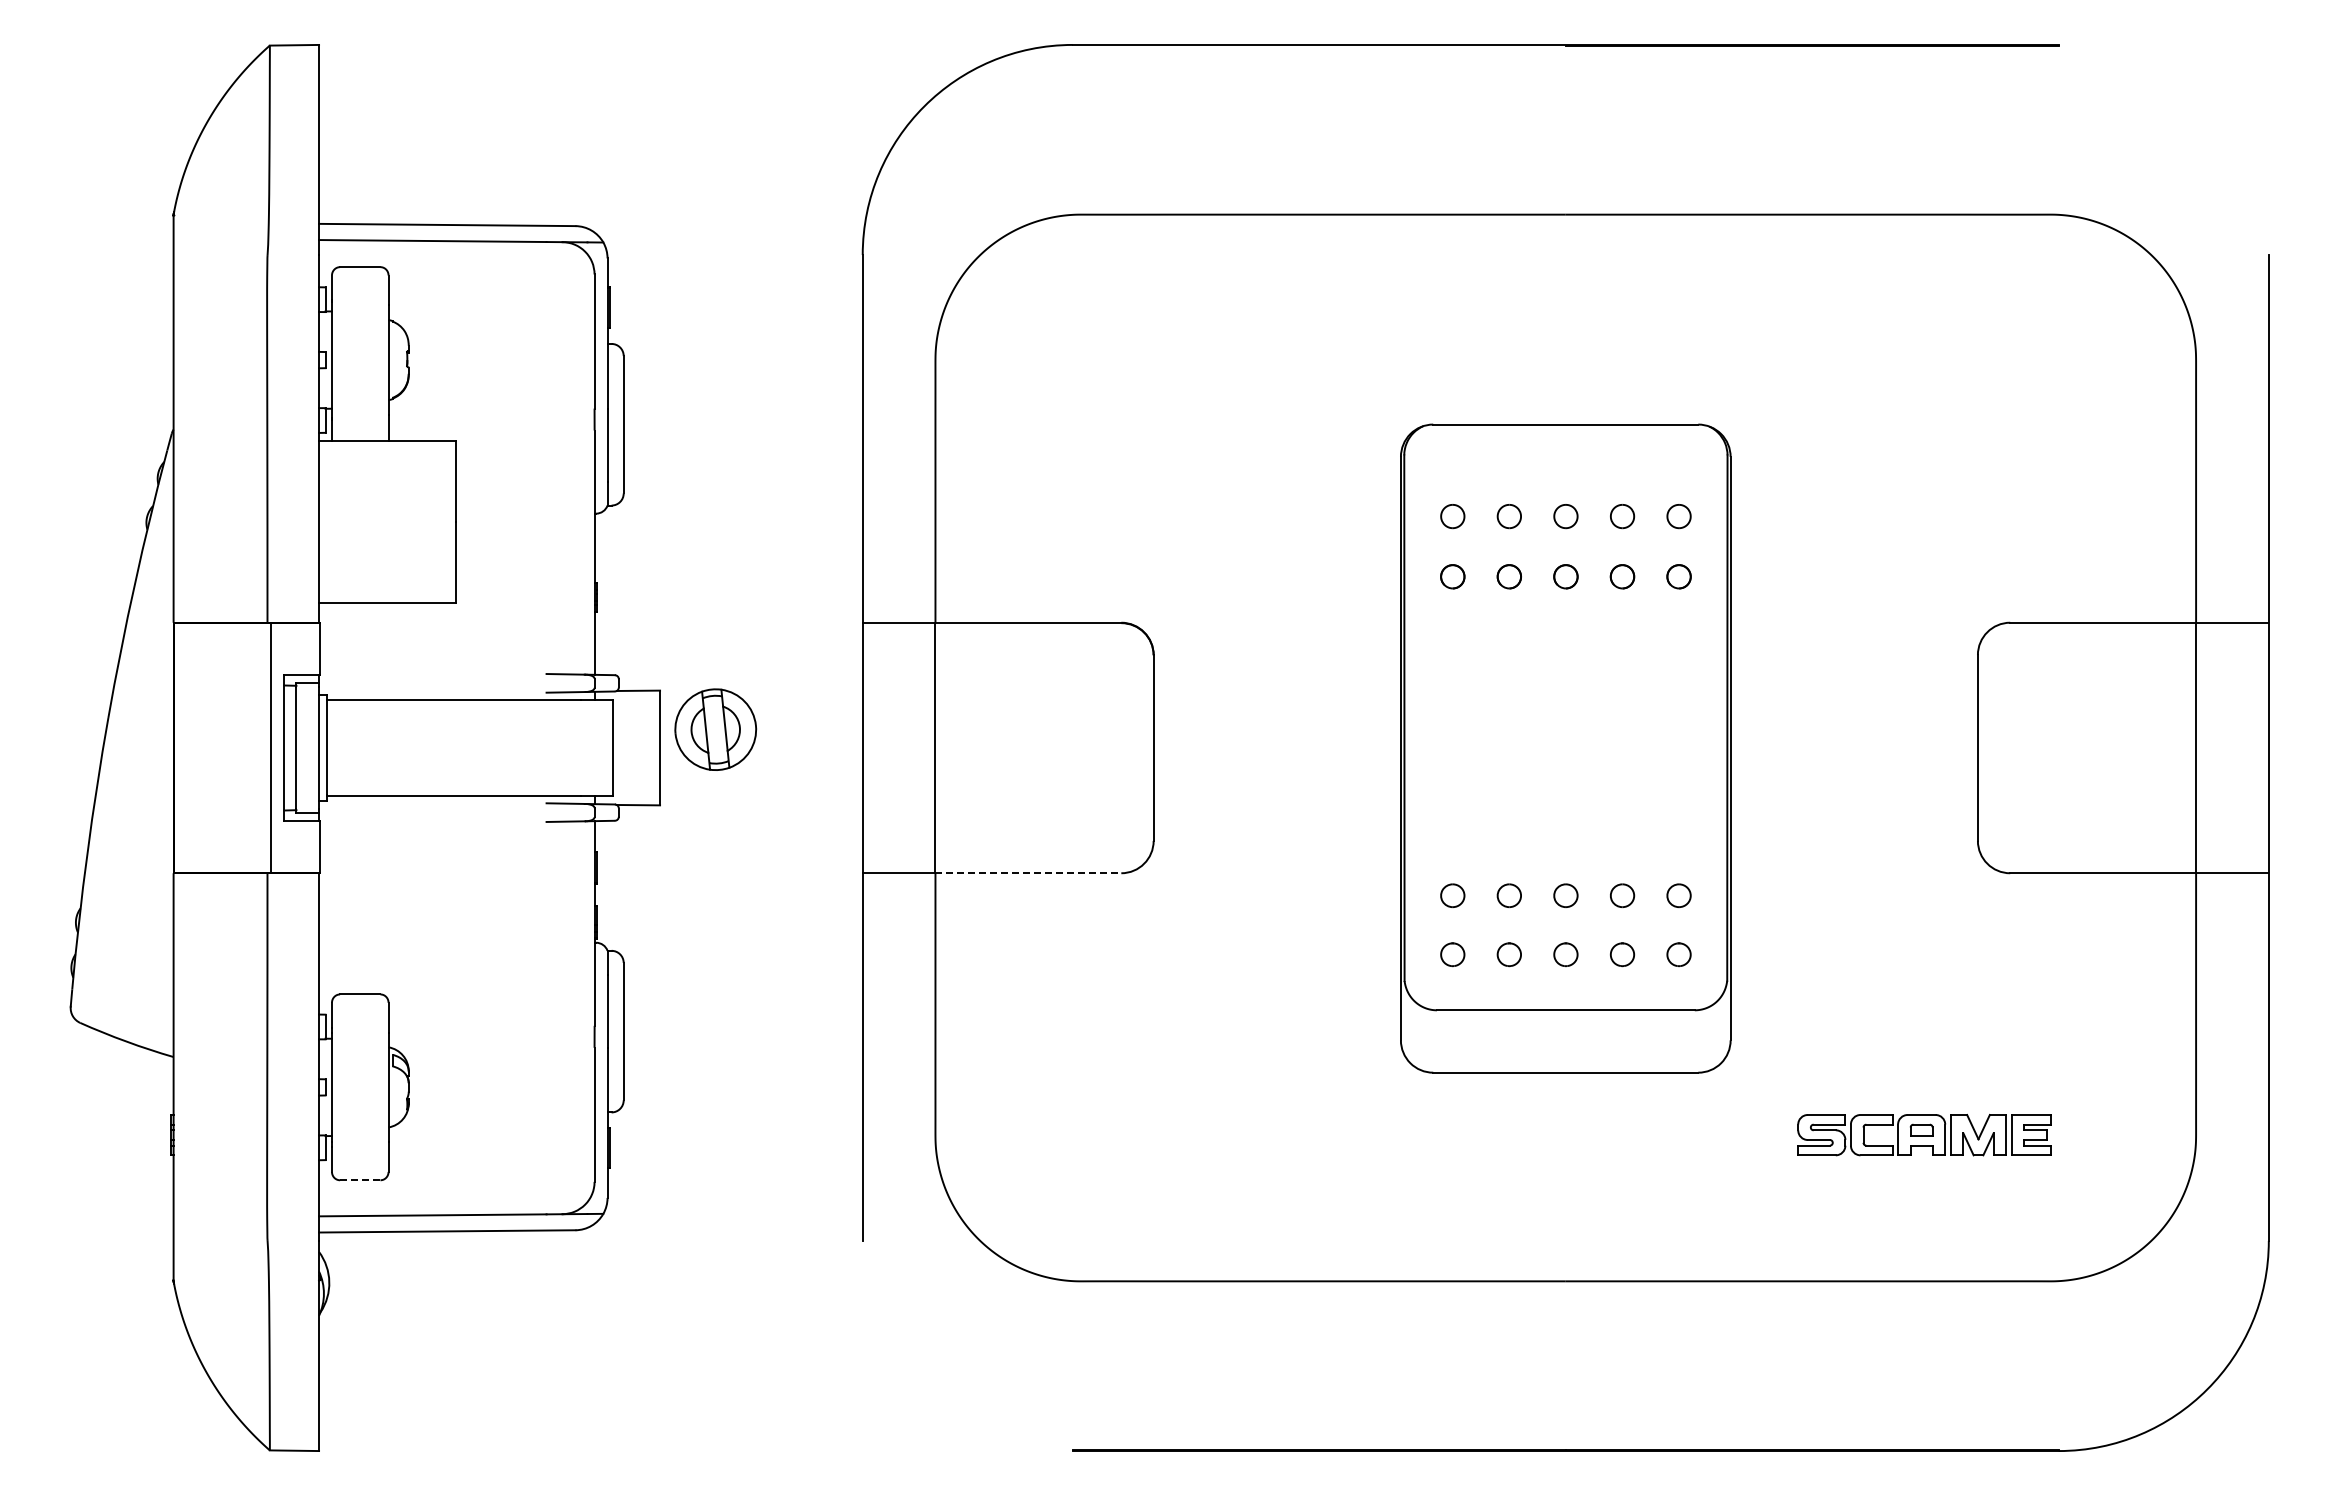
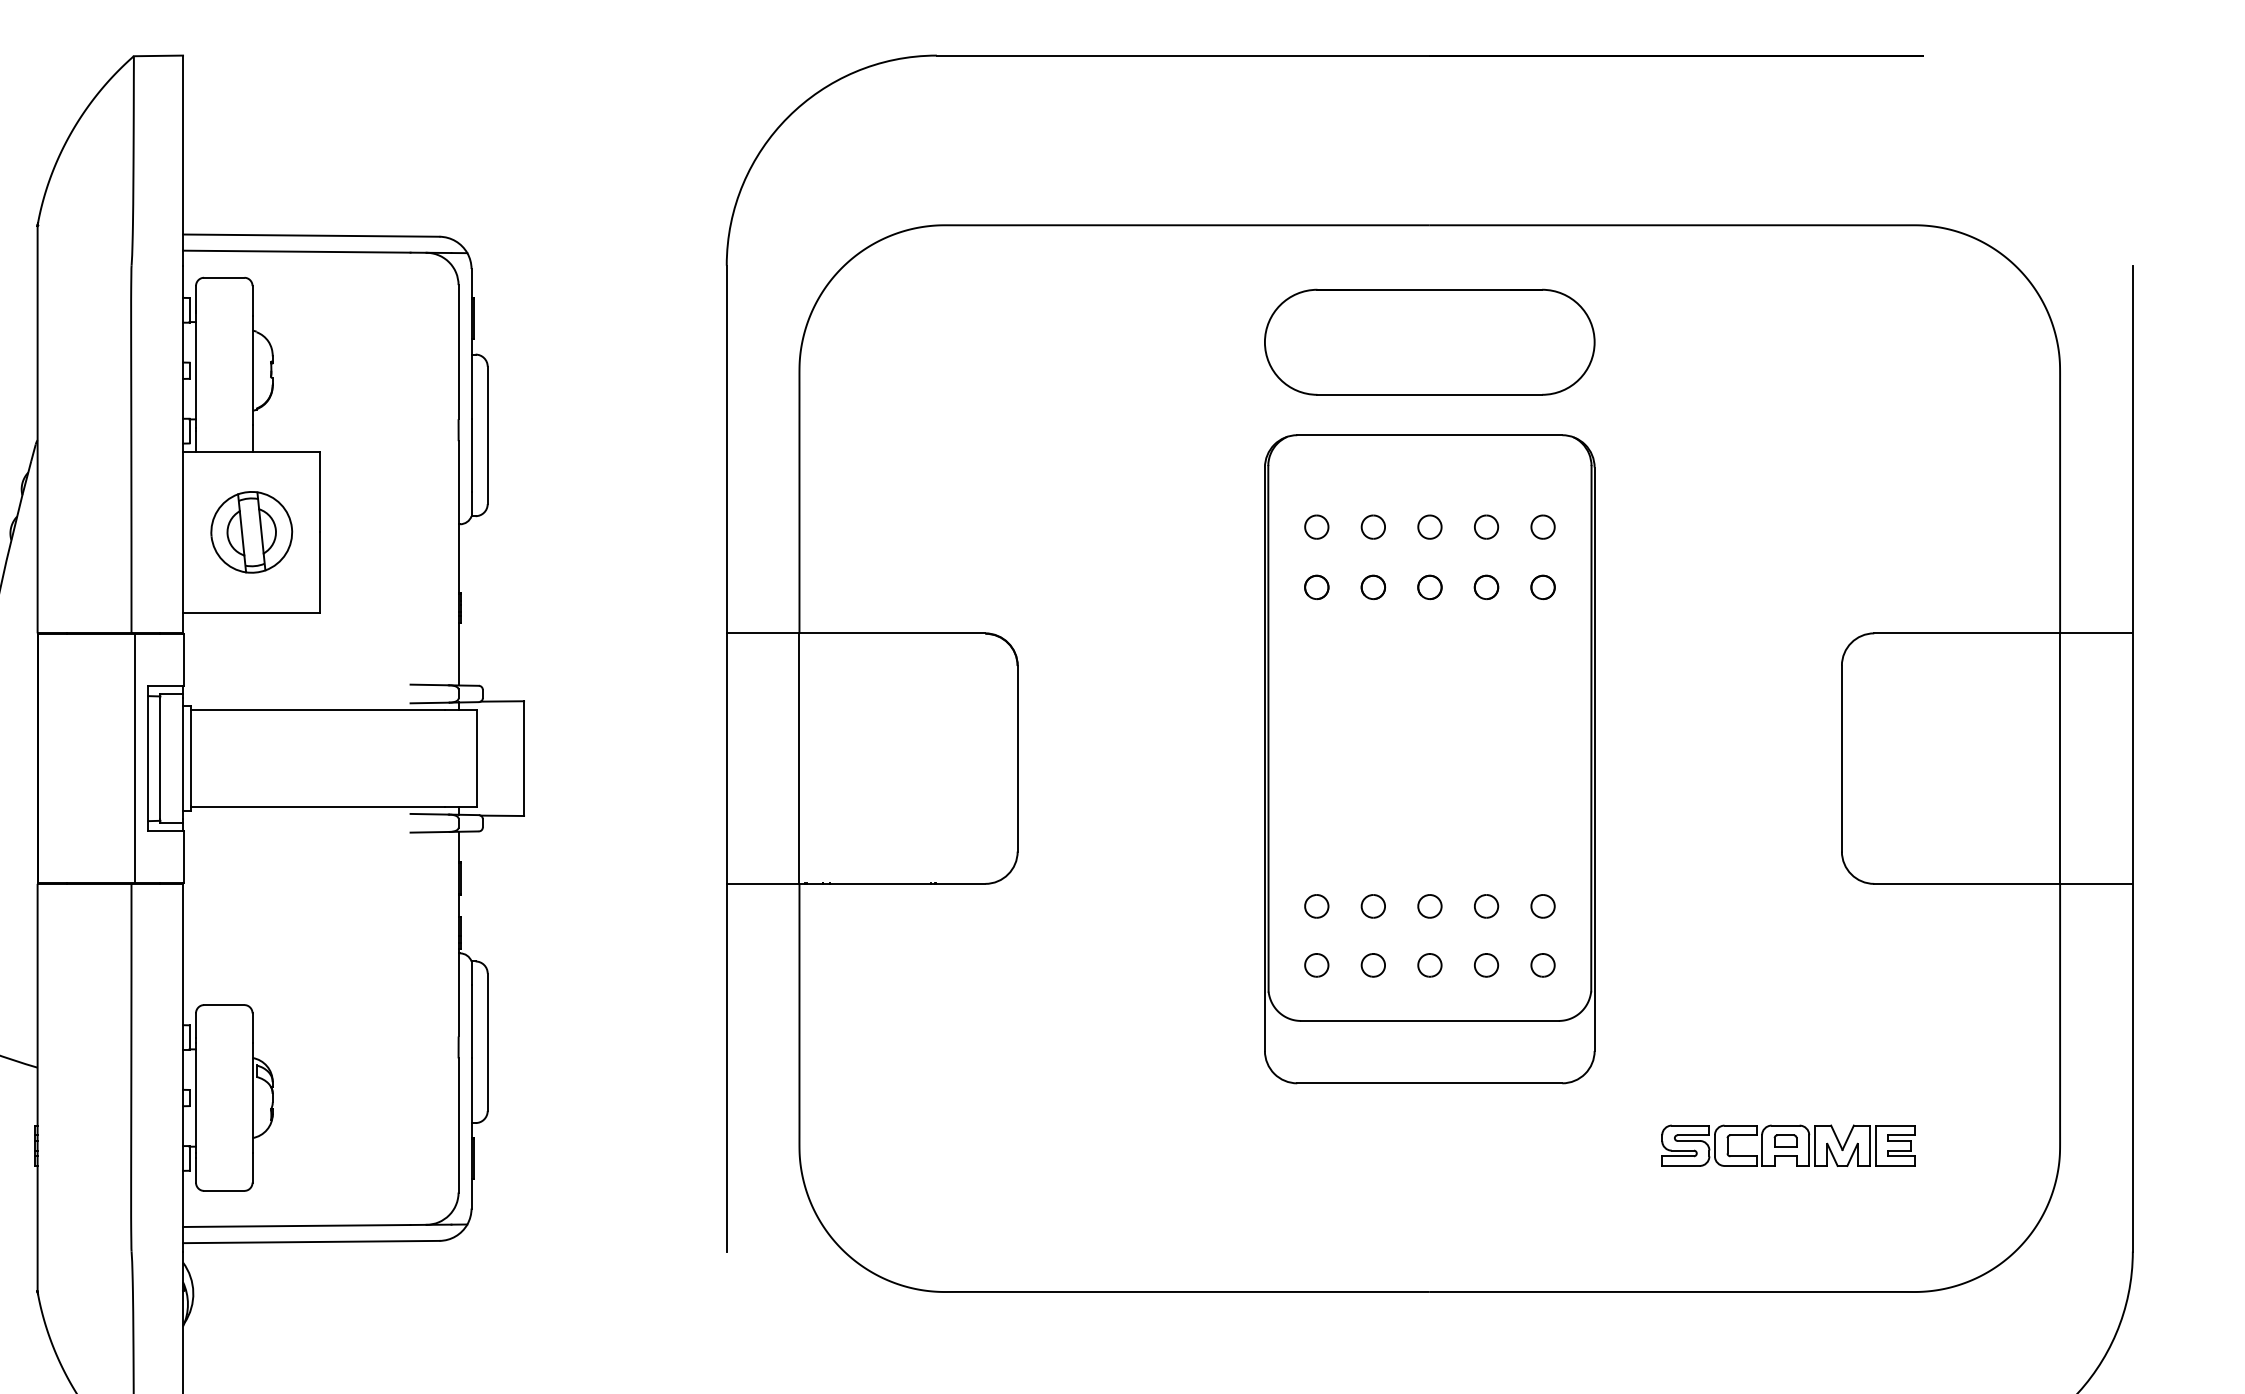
part: (1565, 331) -> (1429, 342), added
part: (715, 729) -> (251, 532), moved
line: (1028, 873) -> (892, 884), dashed -> solid
line: (359, 1180) -> (223, 1191), dashed -> solid

